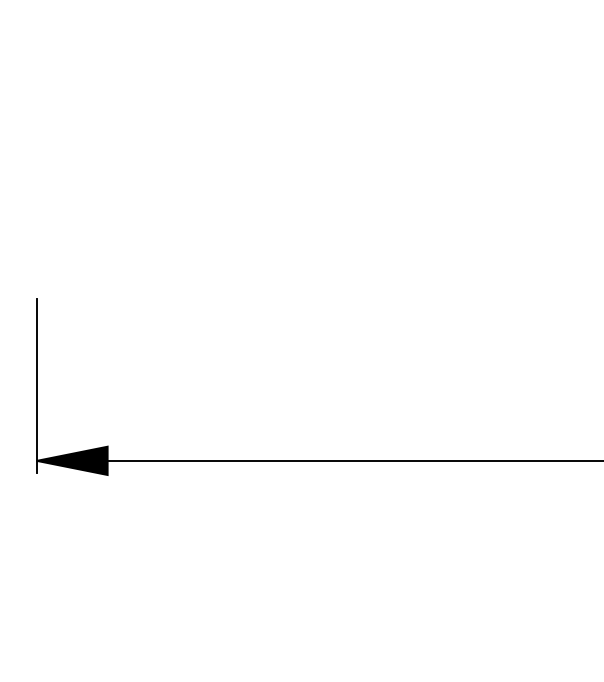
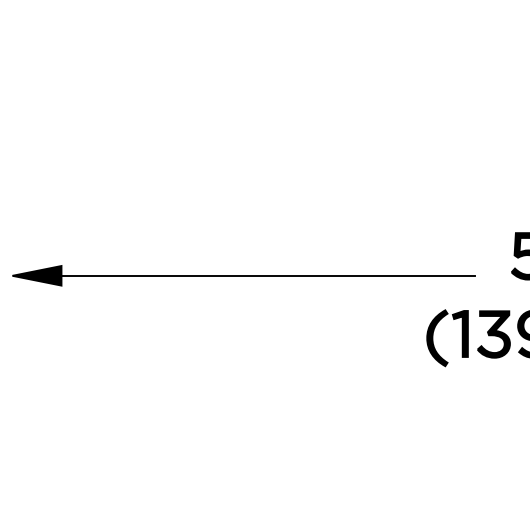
line: (36, 385) -> (12, 223), removed

